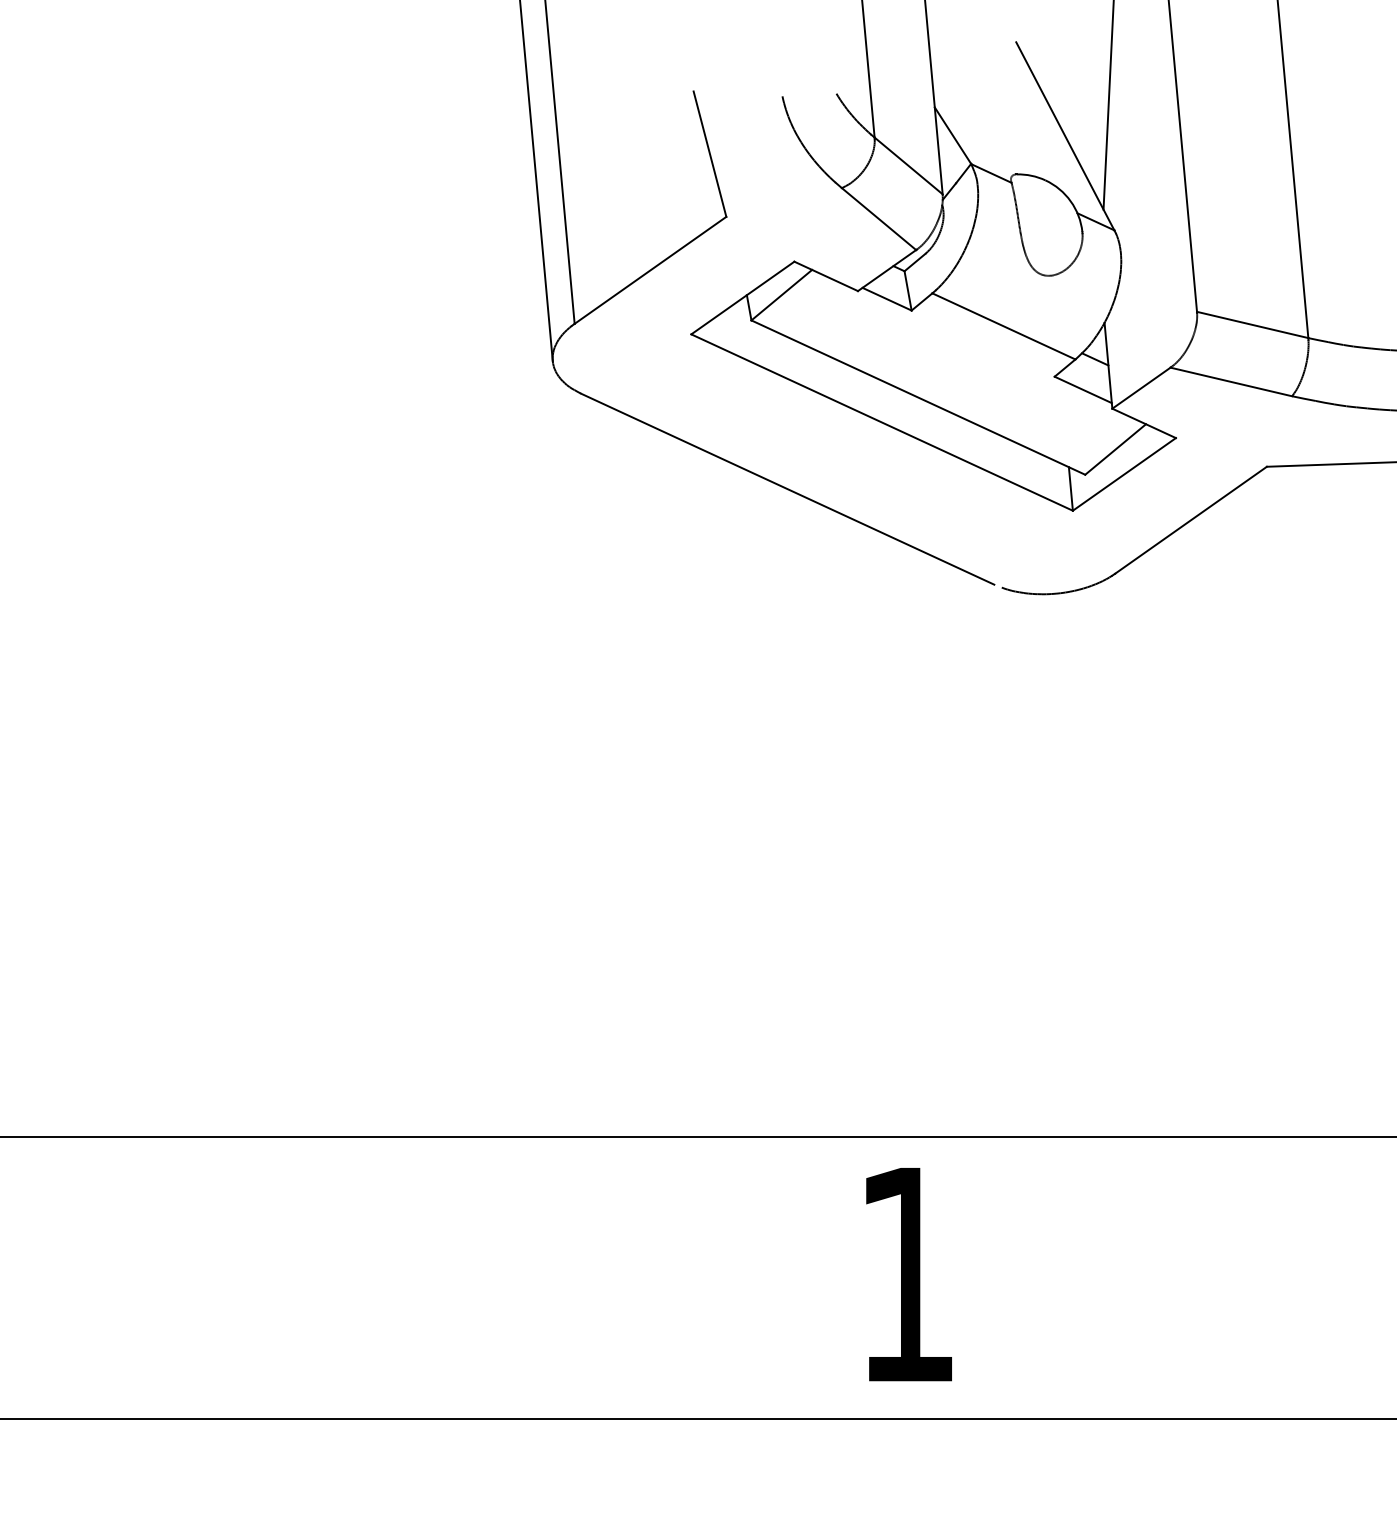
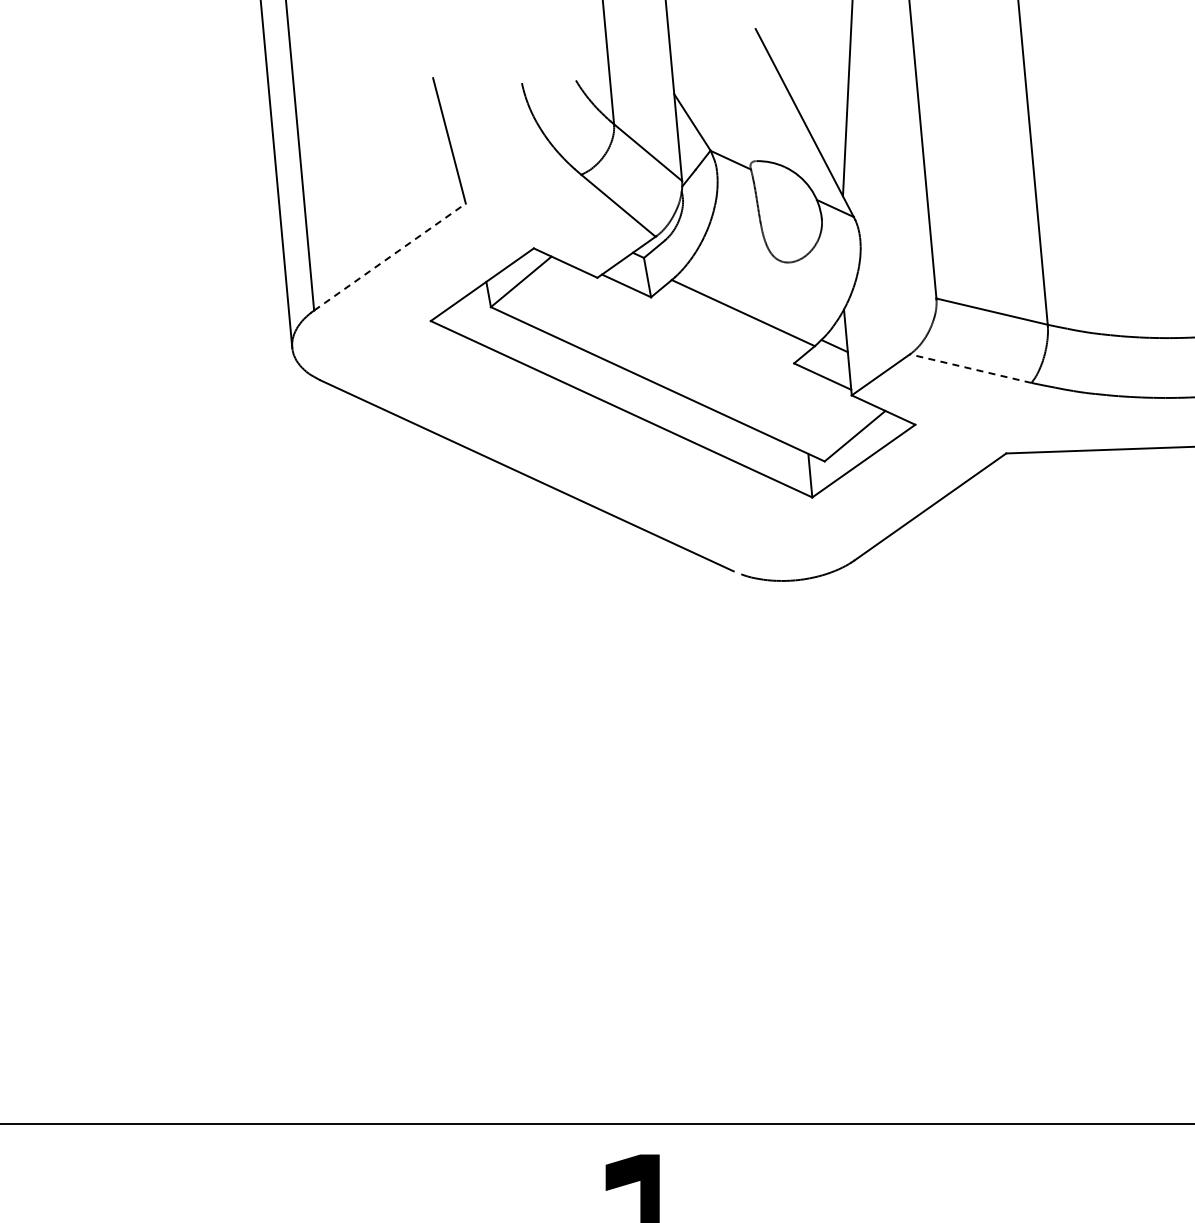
line: (650, 270) -> (389, 257), solid -> dashed
line: (1230, 381) -> (969, 368), solid -> dashed

